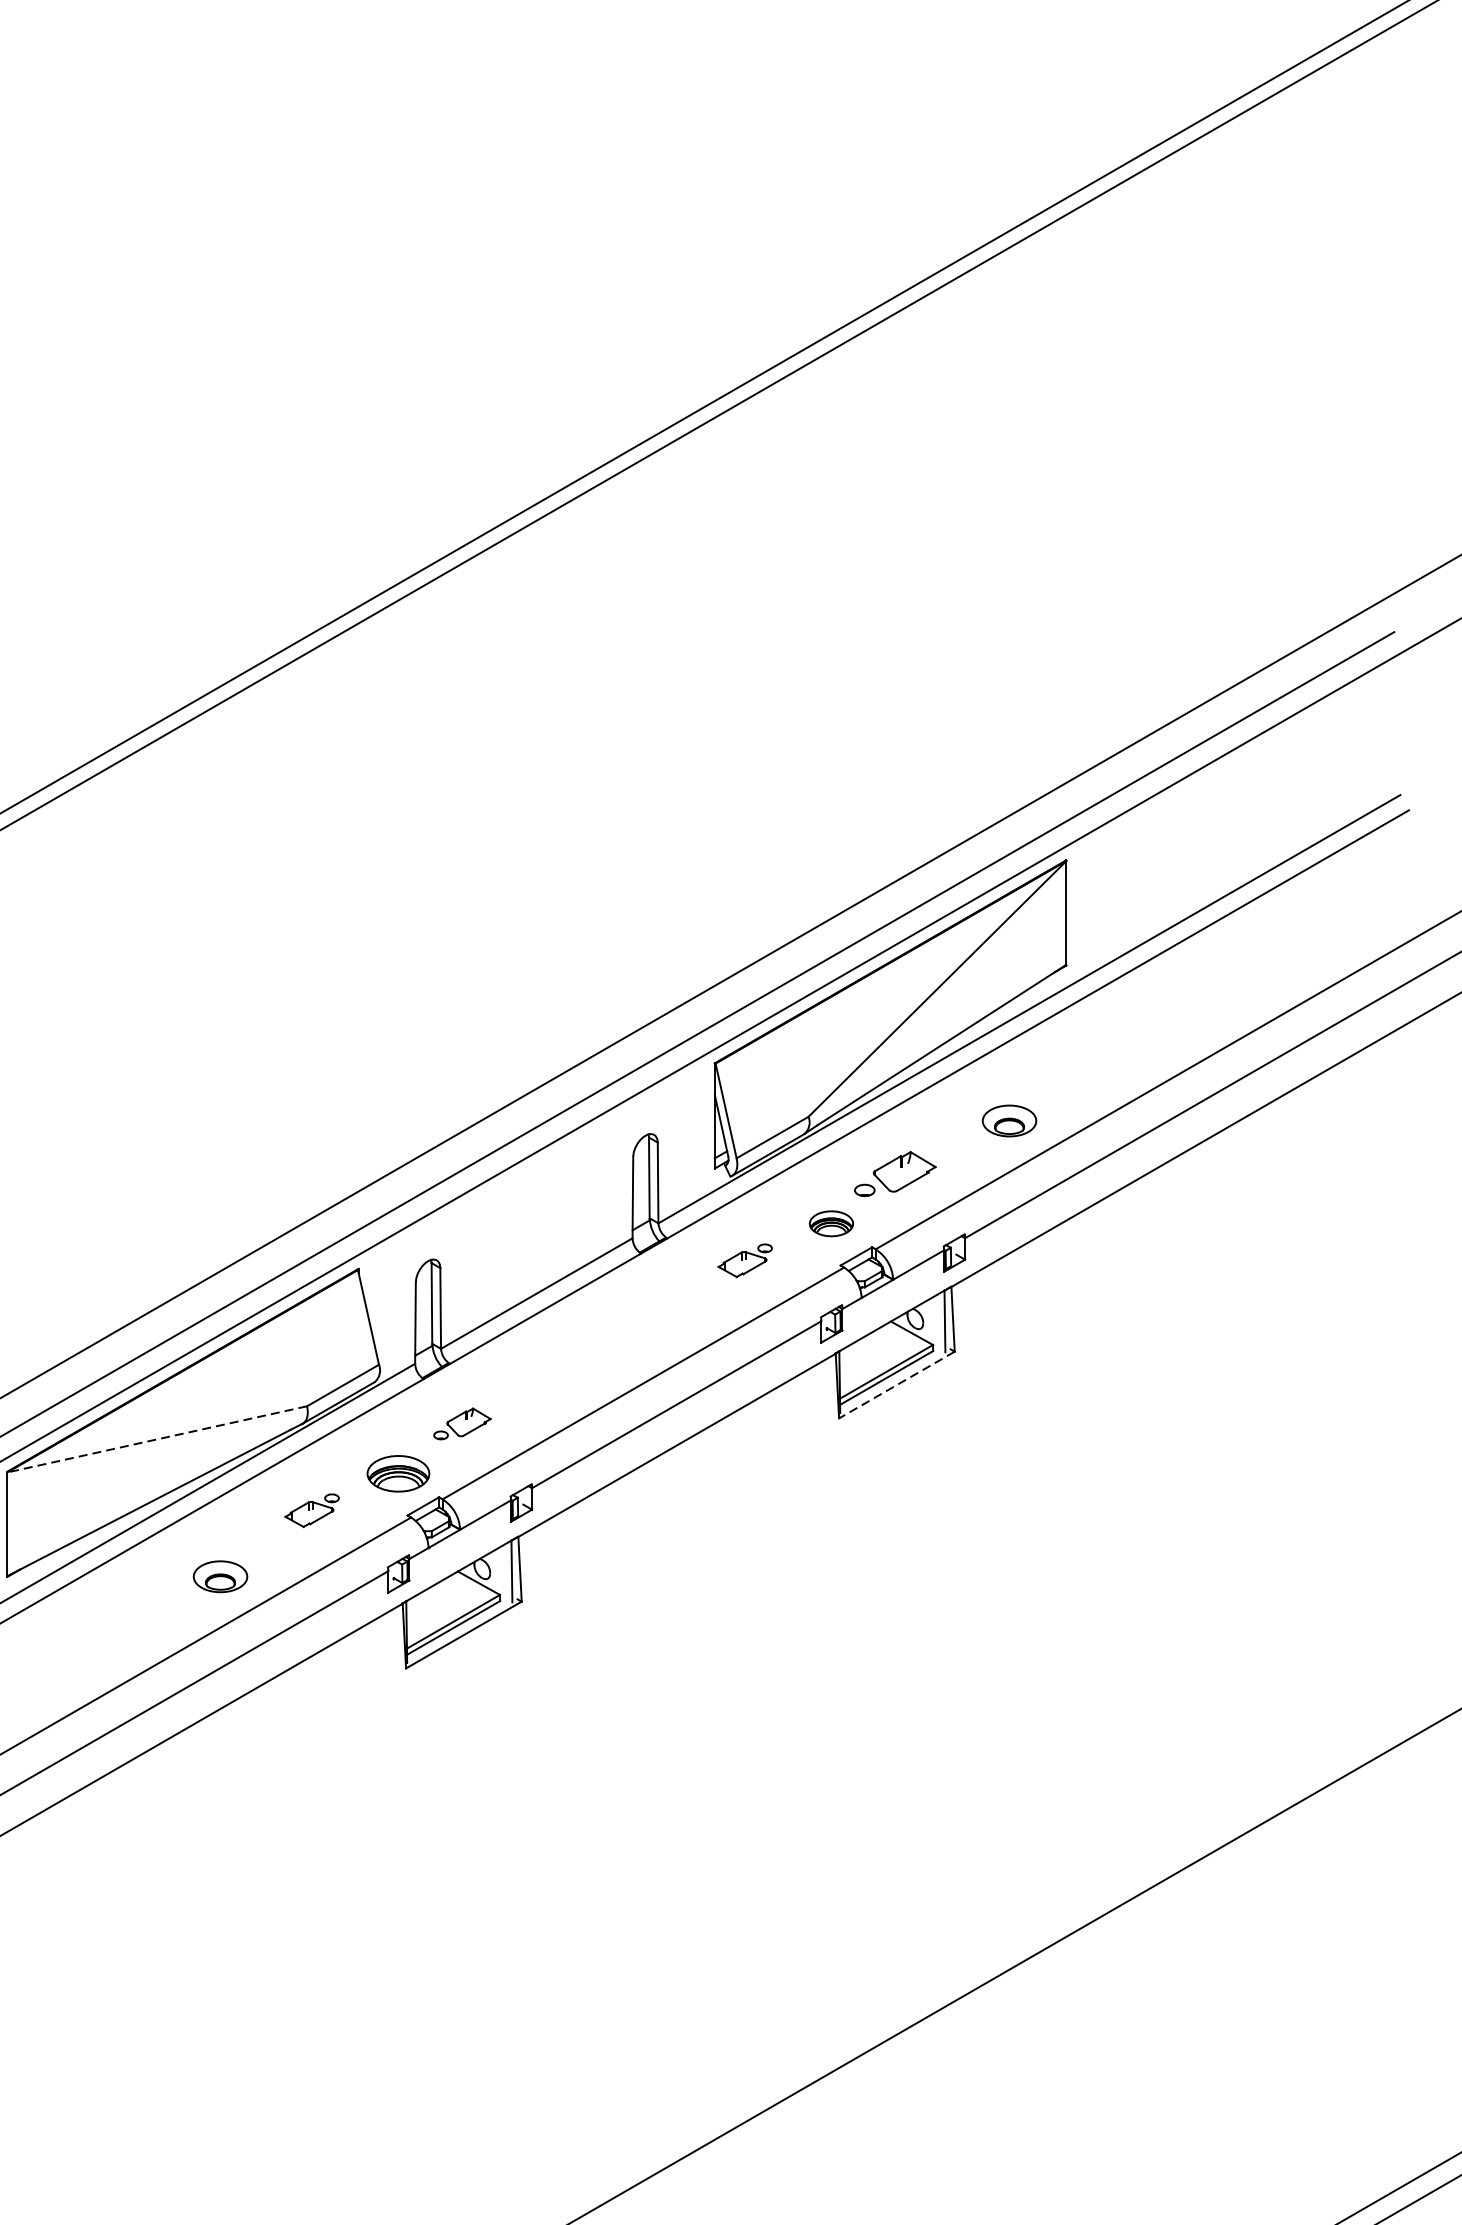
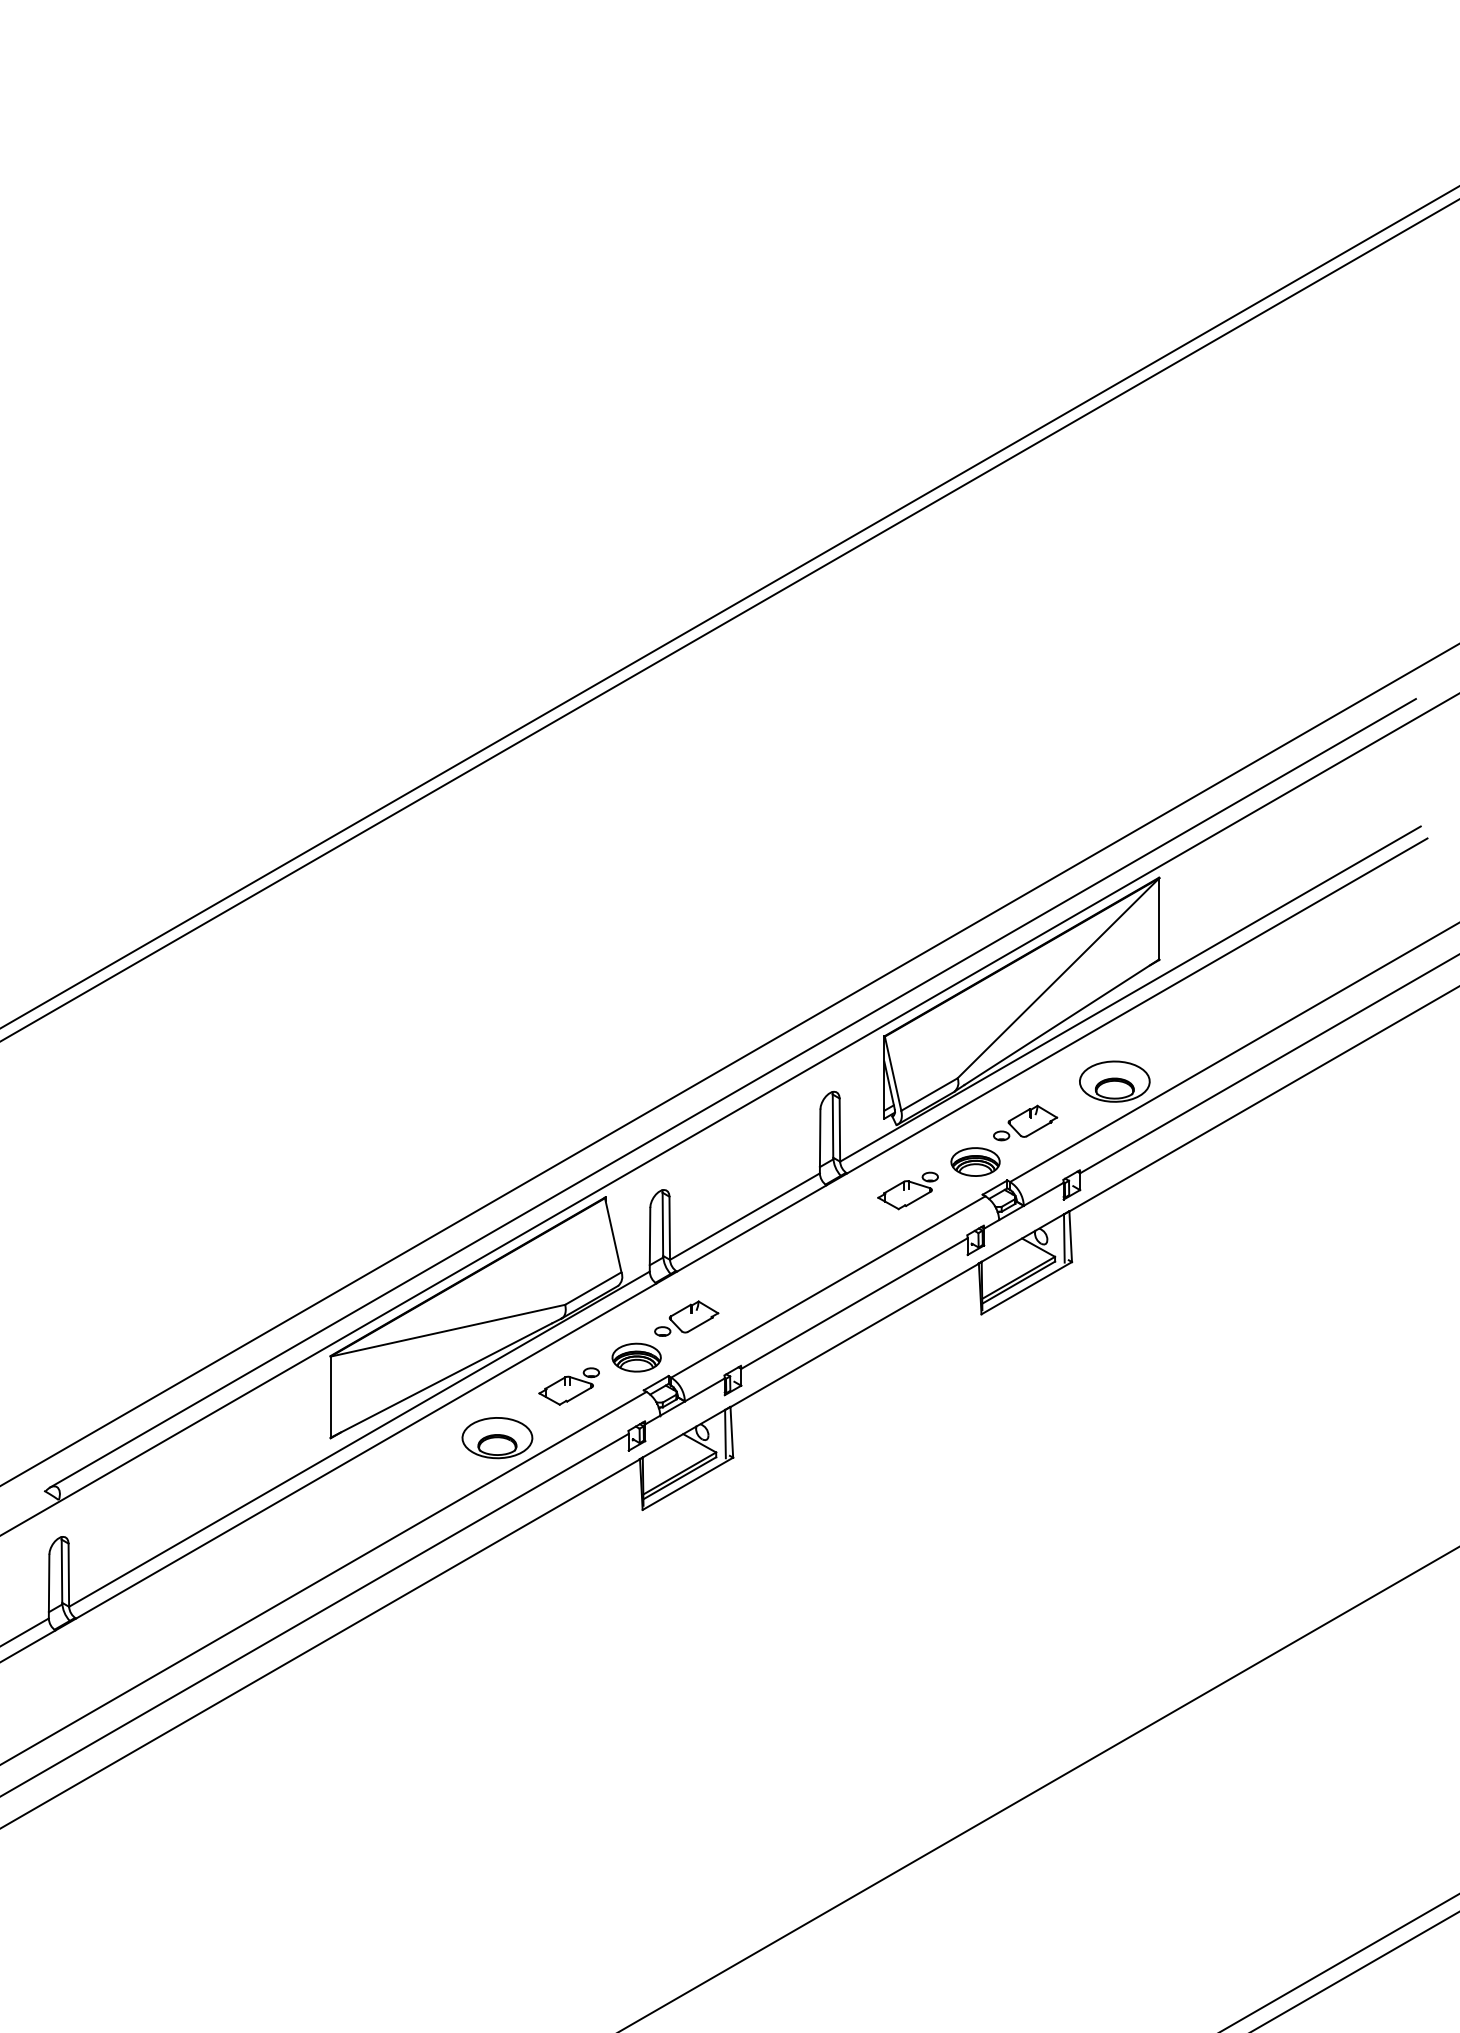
part: (1009, 1120) -> (1114, 1081), size x1.67
part: (831, 1223) -> (975, 1161), size x1.43
part: (744, 1260) -> (907, 1190), size x1.43
line: (896, 1385) -> (1026, 1288), dashed -> solid
part: (462, 1423) -> (686, 1318), size x1.43
line: (156, 1439) -> (447, 1330), dashed -> solid
part: (311, 1510) -> (568, 1386), size x1.43
part: (220, 1577) -> (497, 1438), size x1.67

